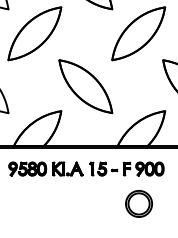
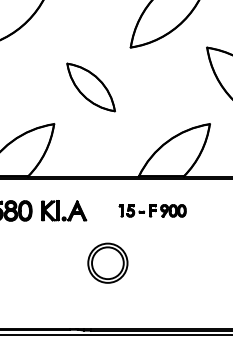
part: (85, 86) -> (90, 87), size x0.6
part: (126, 168) -> (152, 210), size x0.6
part: (138, 203) -> (107, 262), moved

